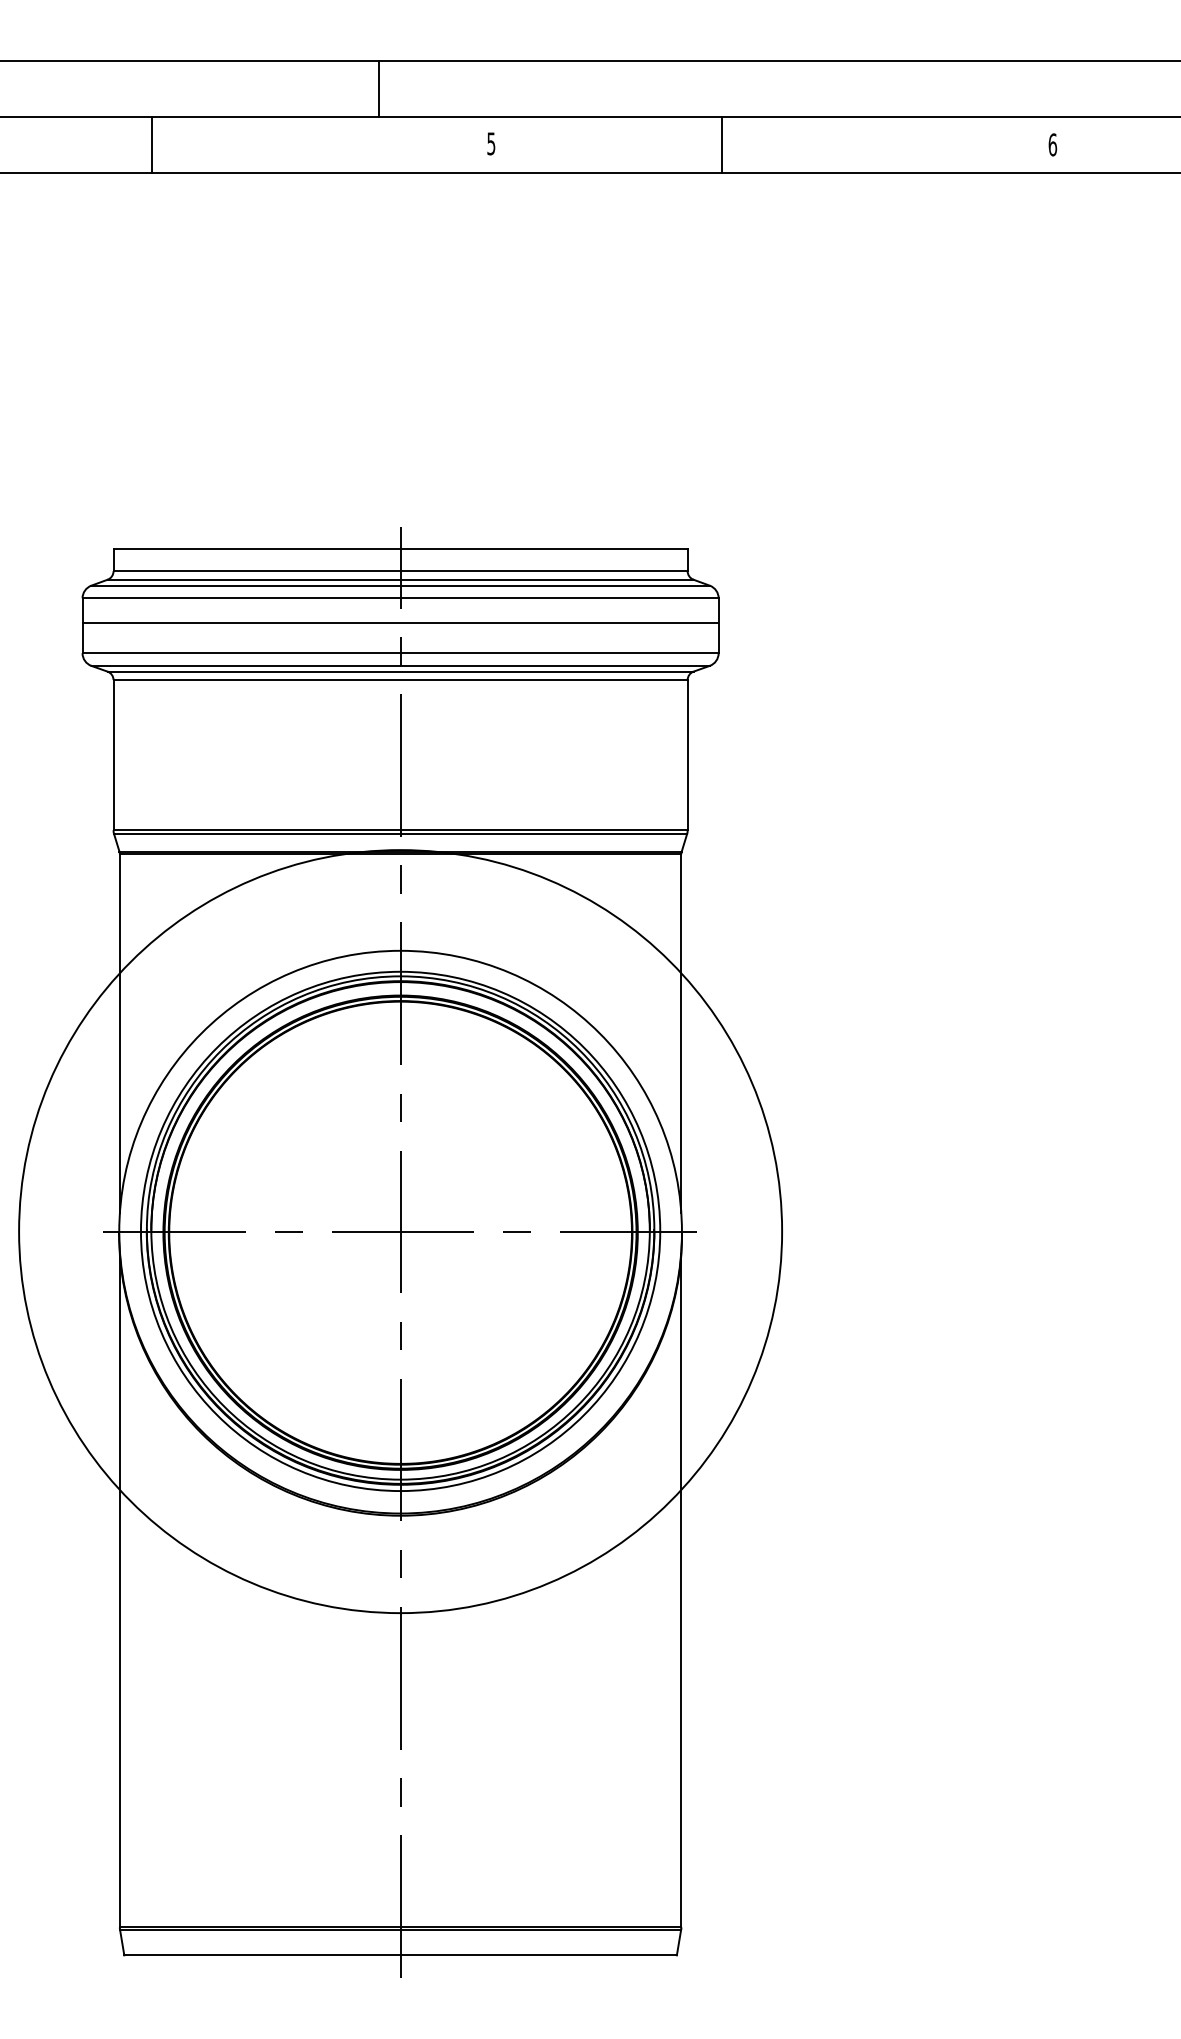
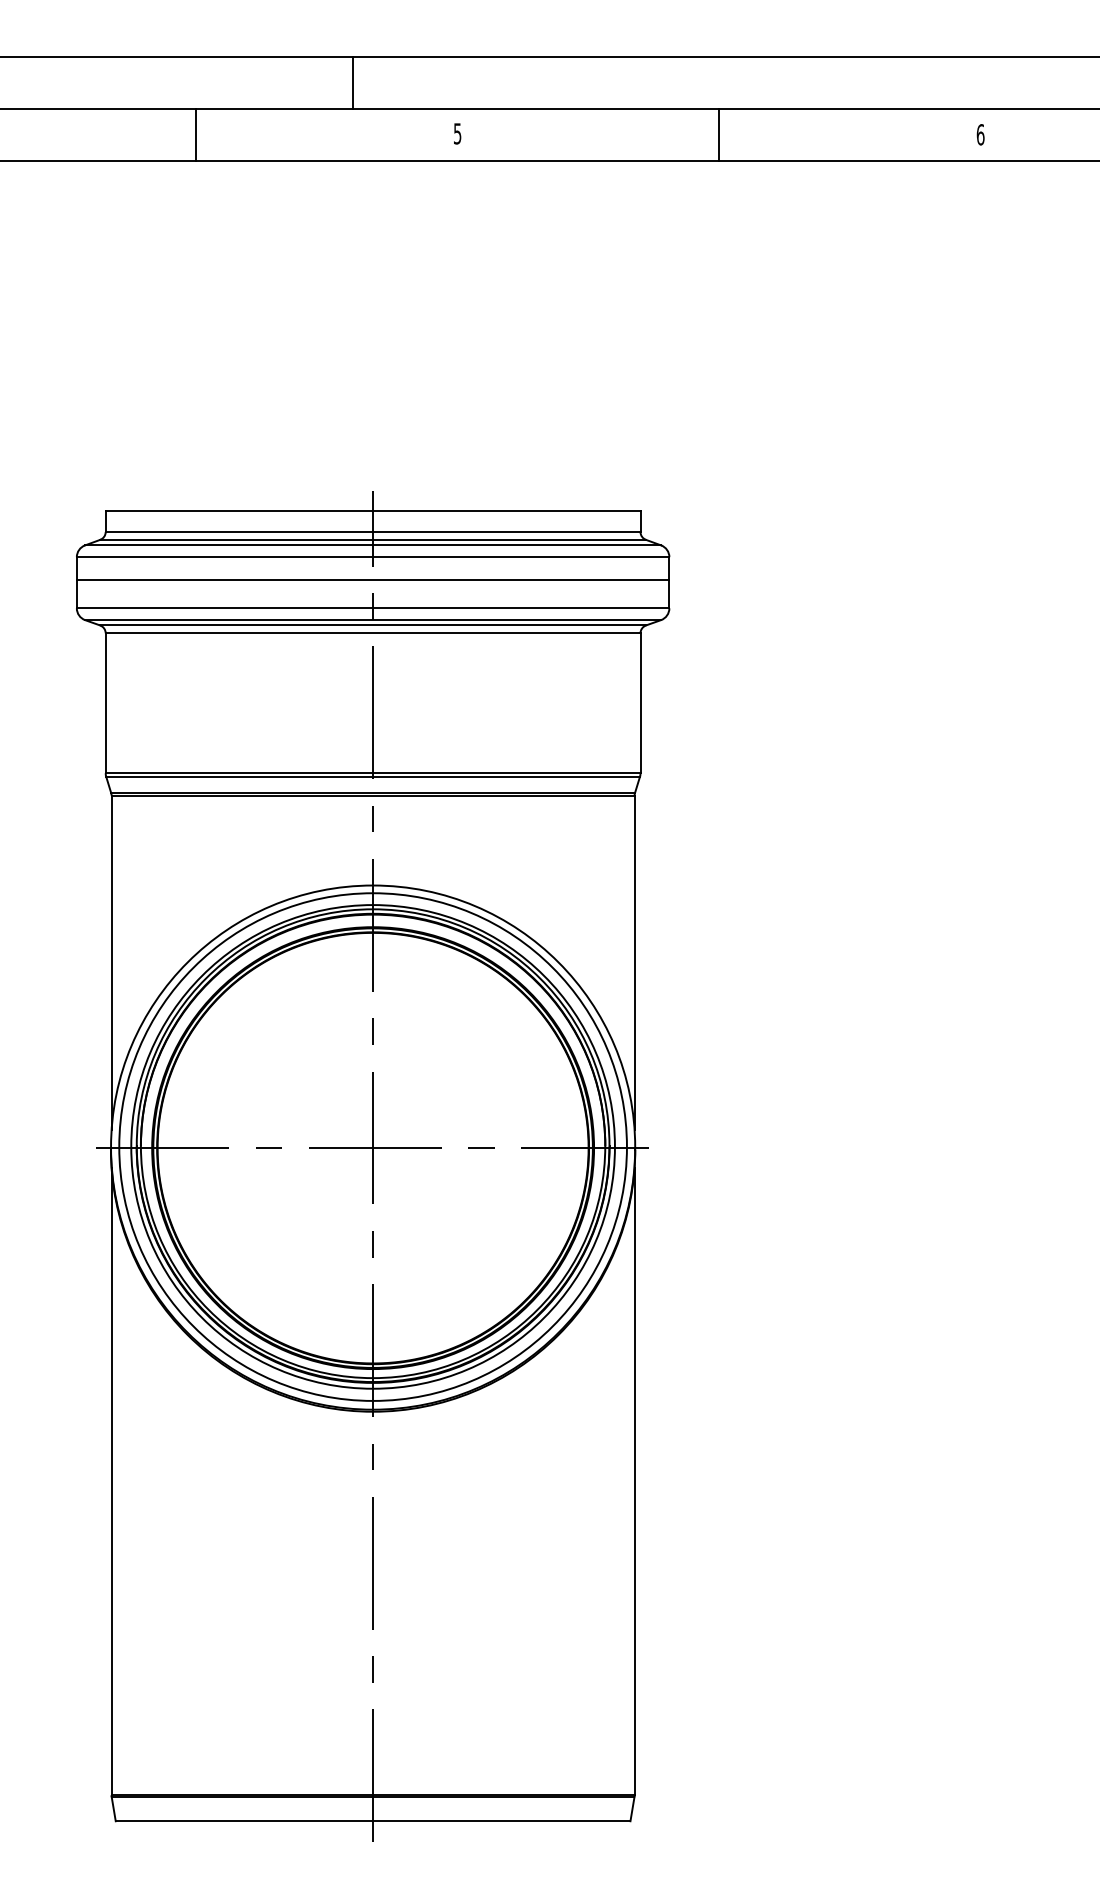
line: (152, 145) -> (196, 135), moved
line: (721, 145) -> (718, 135), moved
circle: (400, 1231) -> (373, 1146), size x0.71

